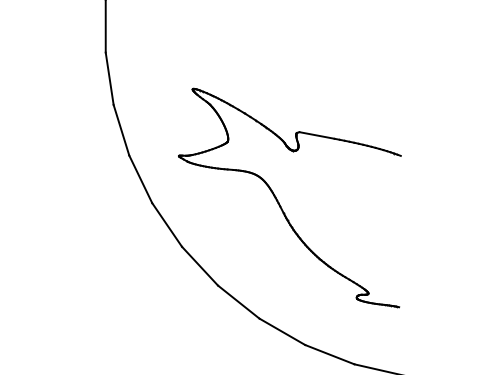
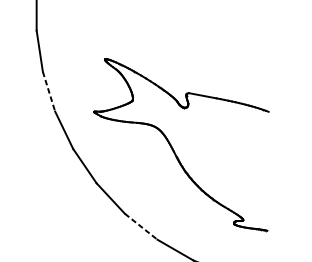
line: (121, 130) -> (49, 91), solid -> dashed
line: (239, 302) -> (141, 227), solid -> dashed

